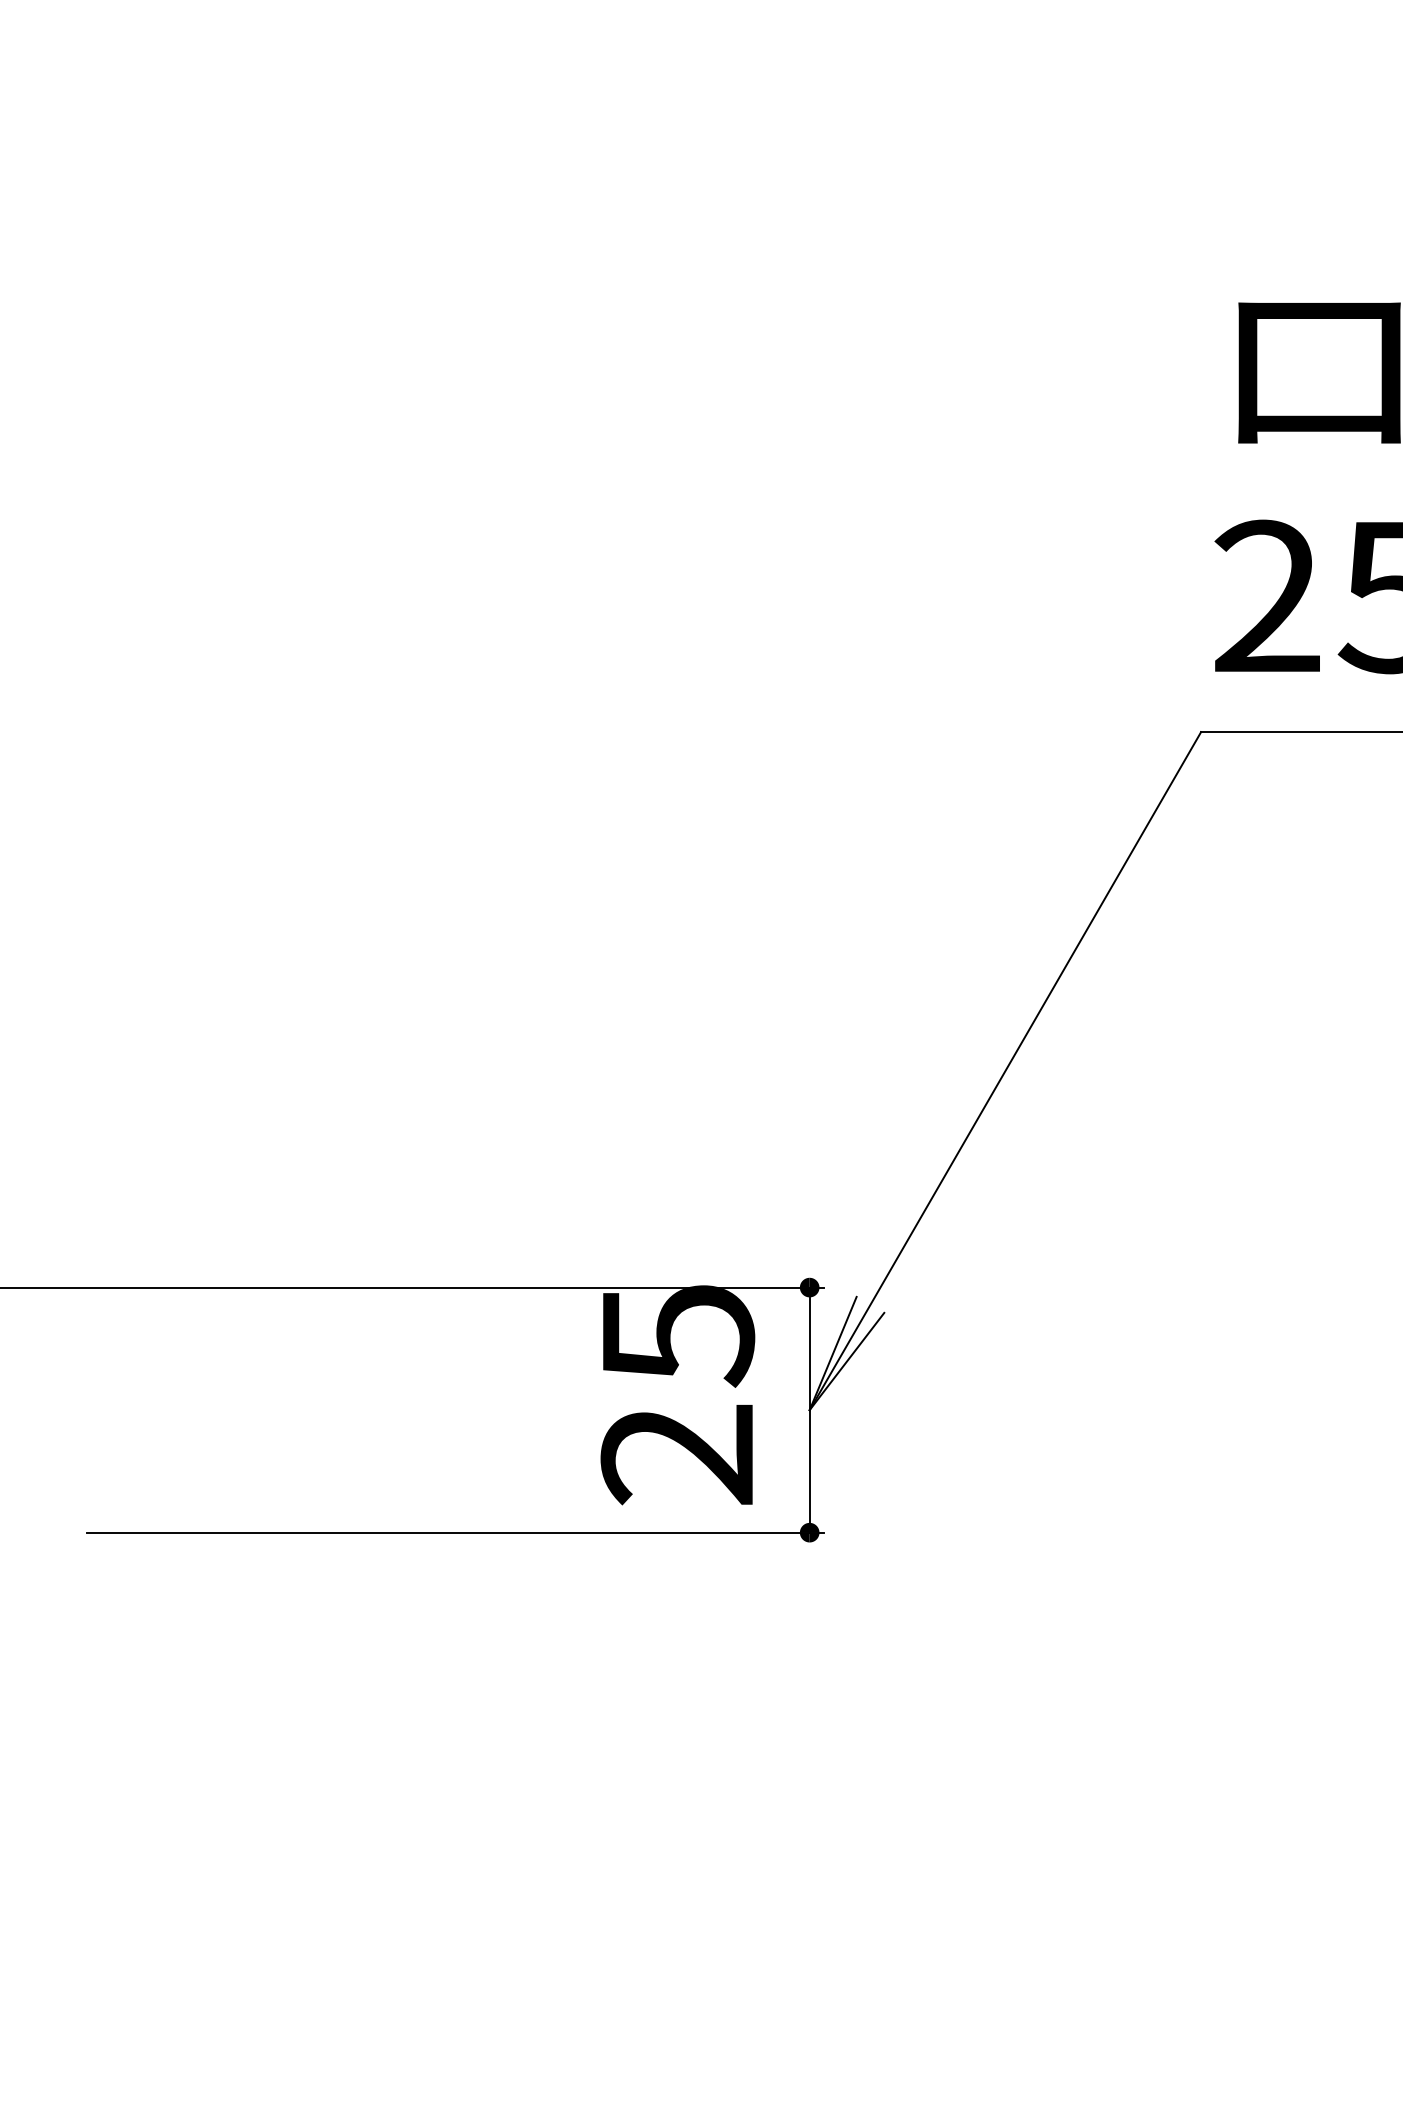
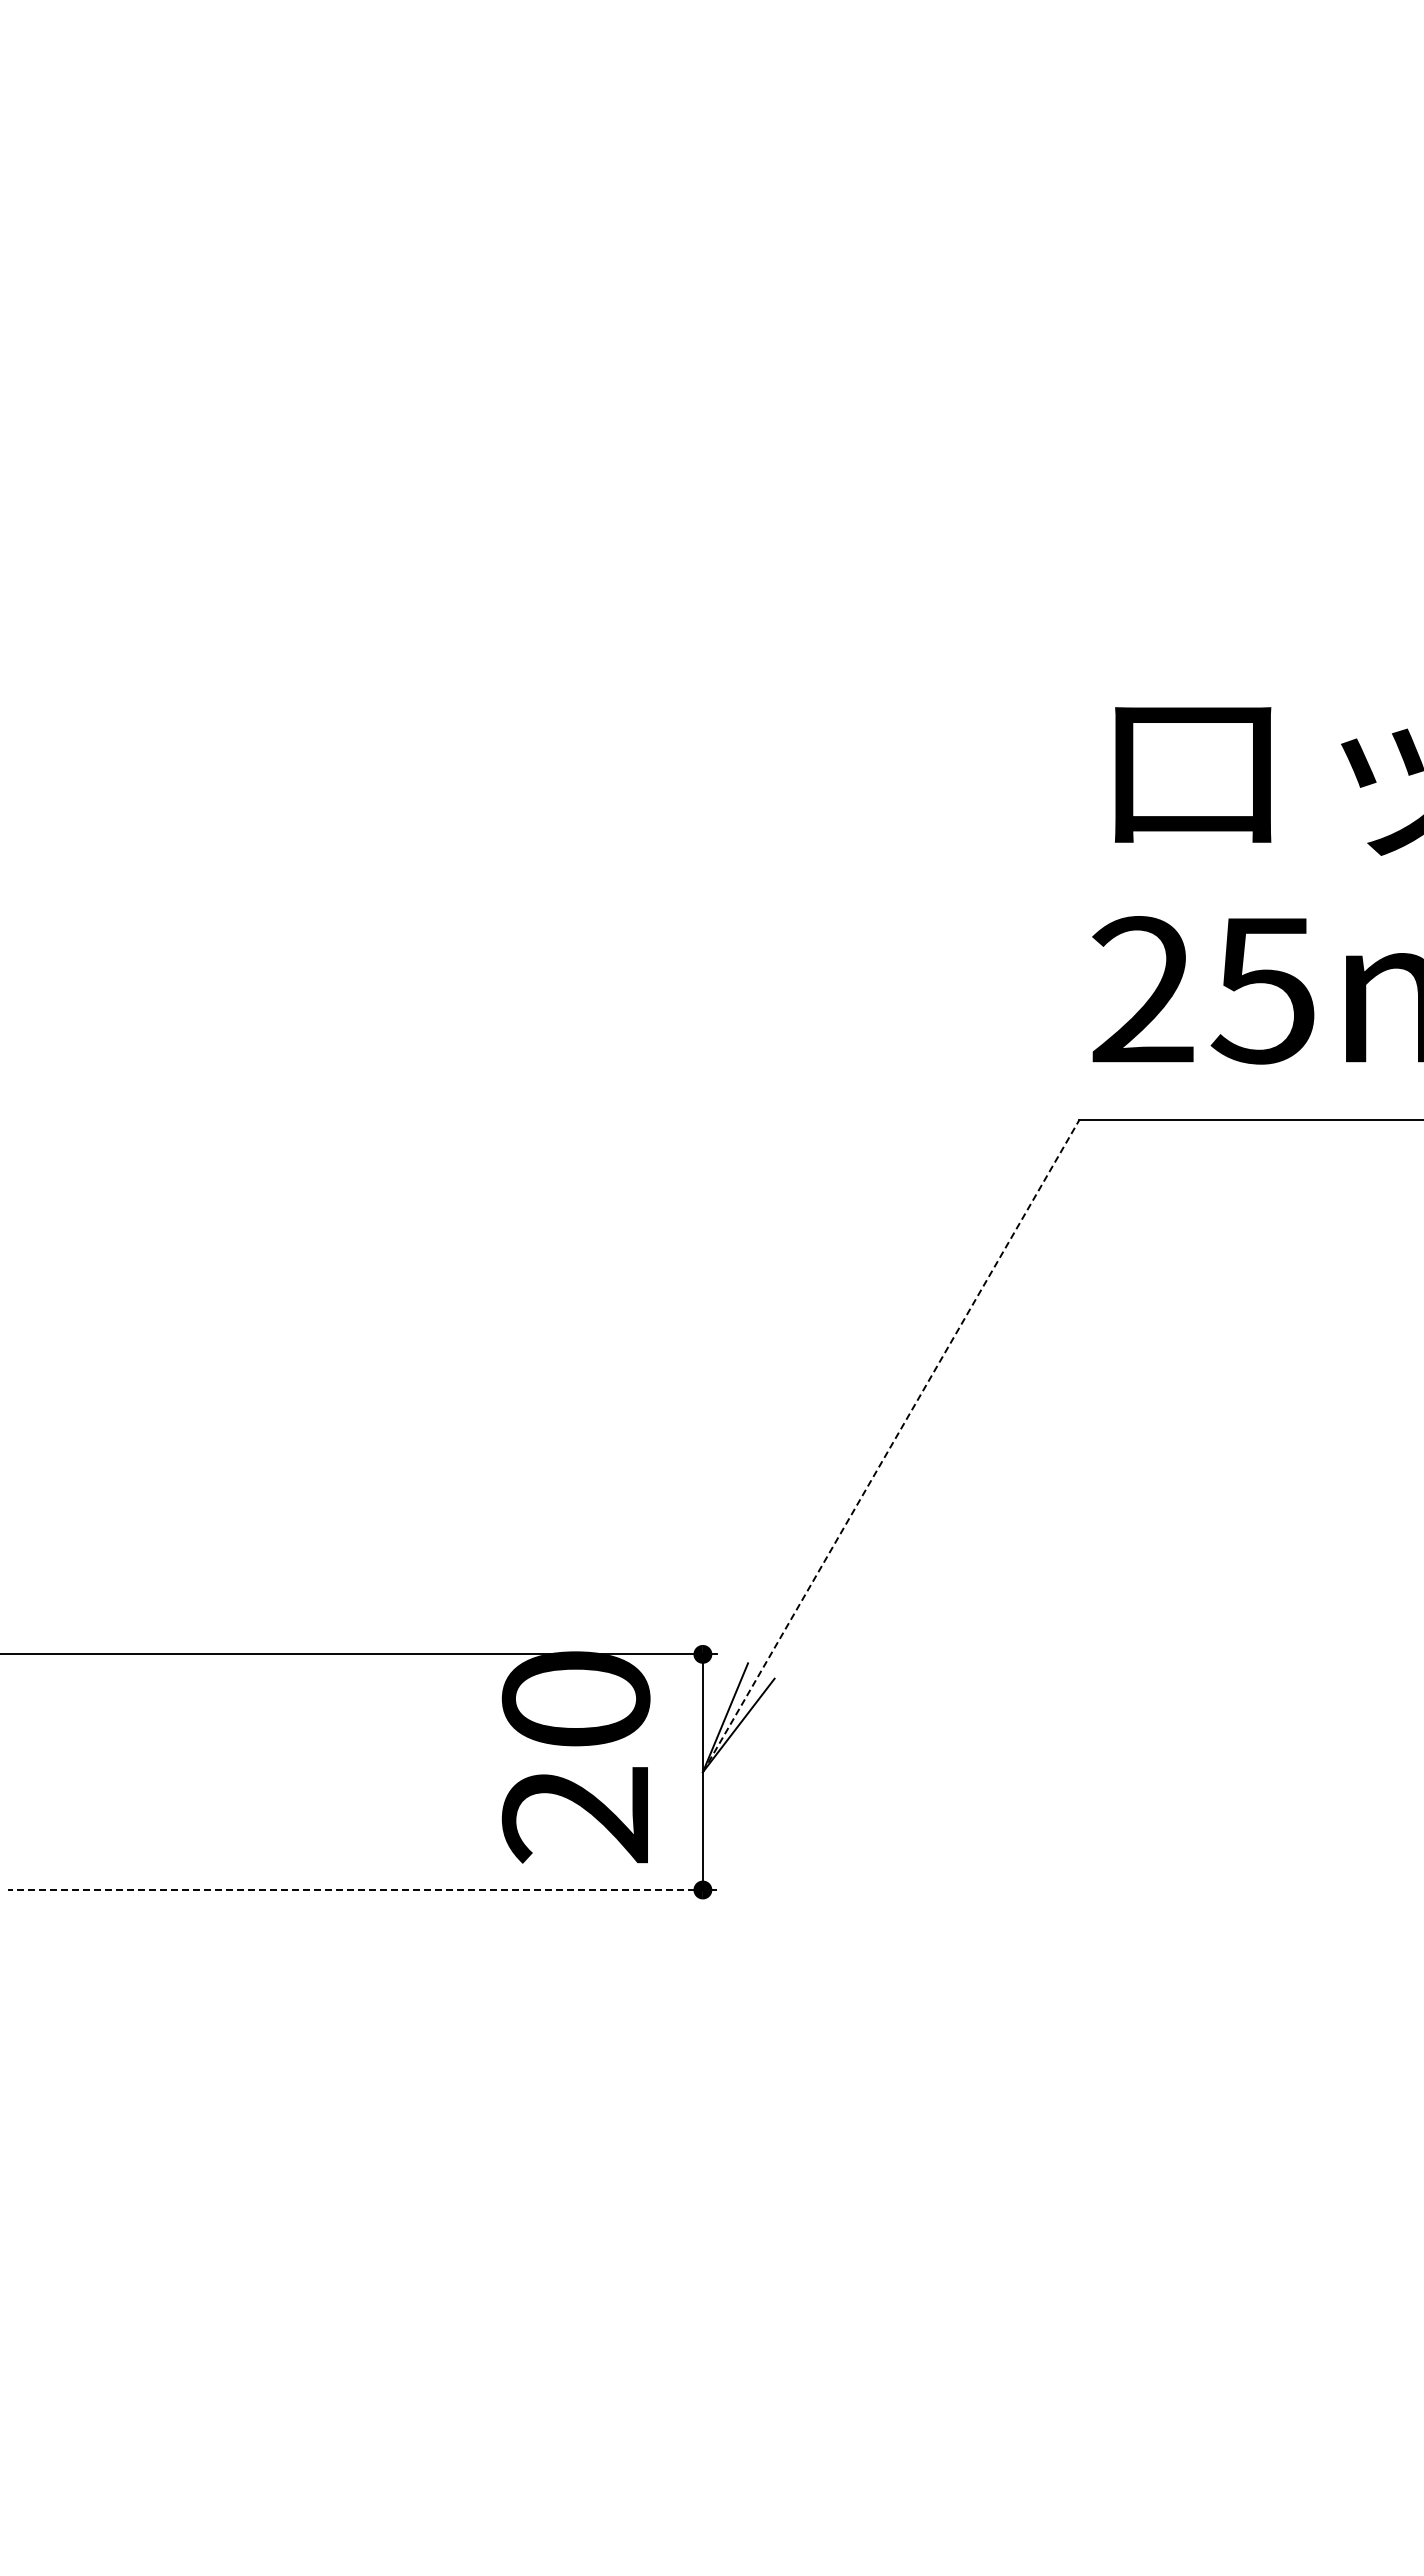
line: (1005, 1070) -> (891, 1445), solid -> dashed
text: (677, 1335) -> (575, 1700), 25 -> 20
line: (455, 1533) -> (362, 1890), solid -> dashed

